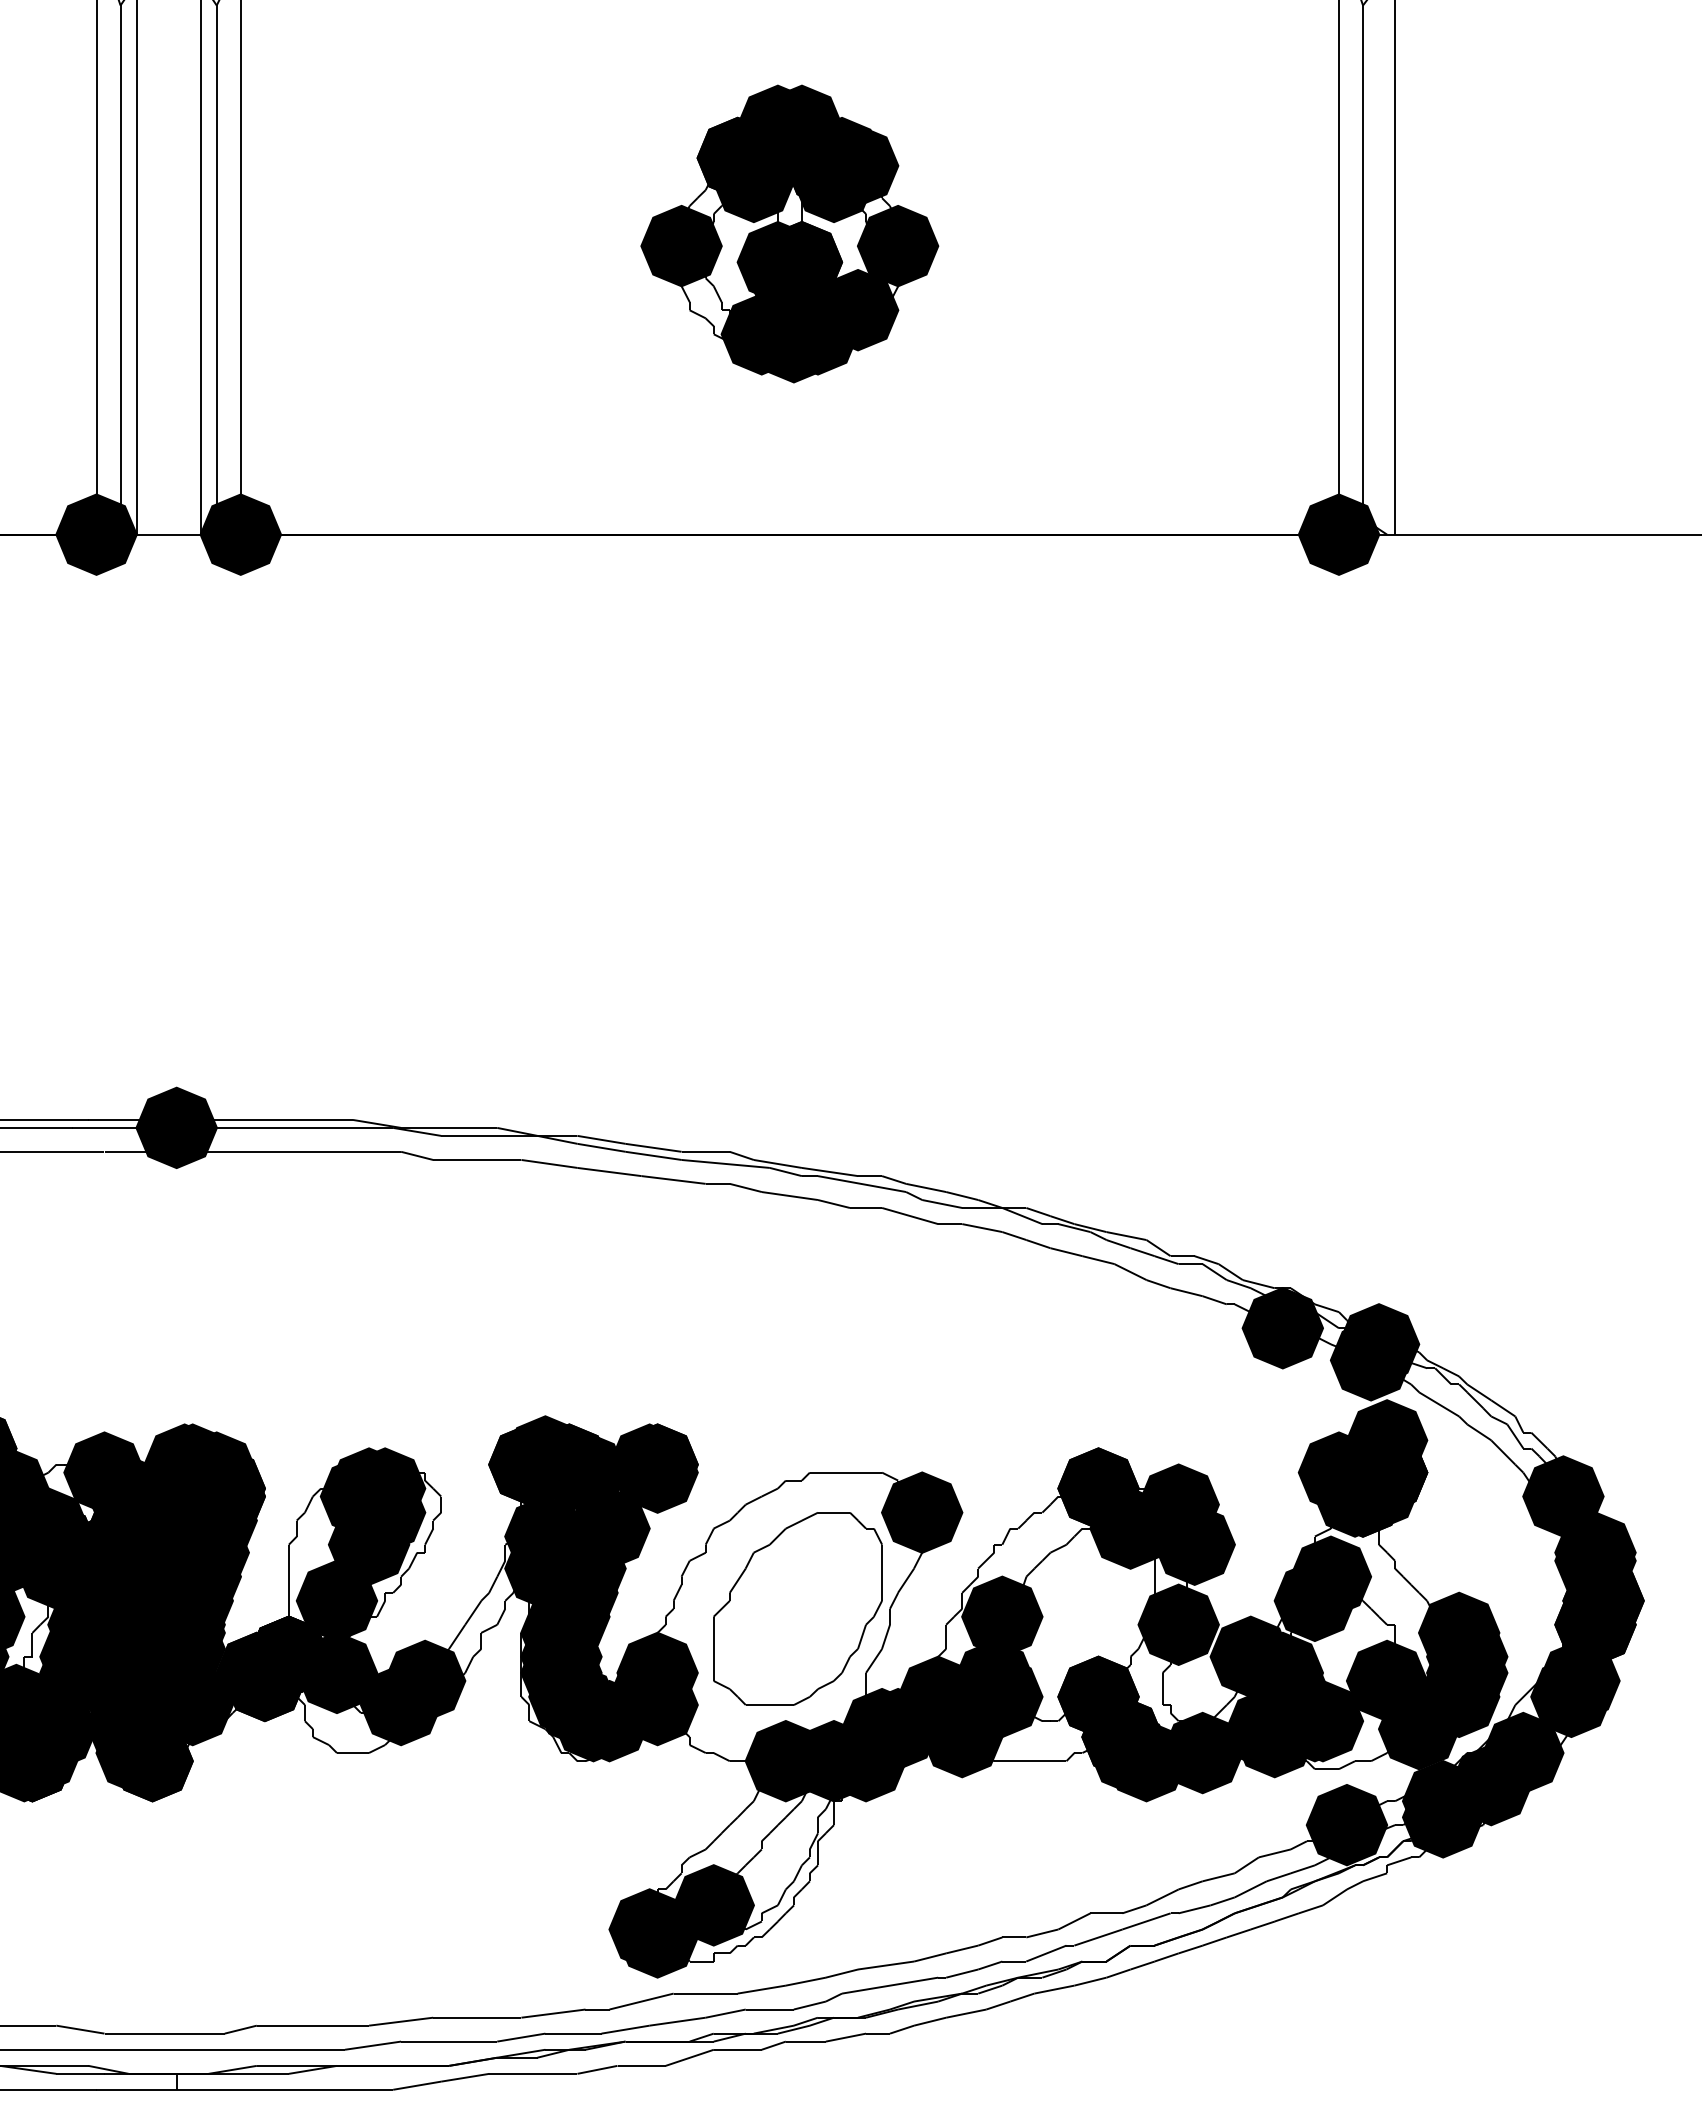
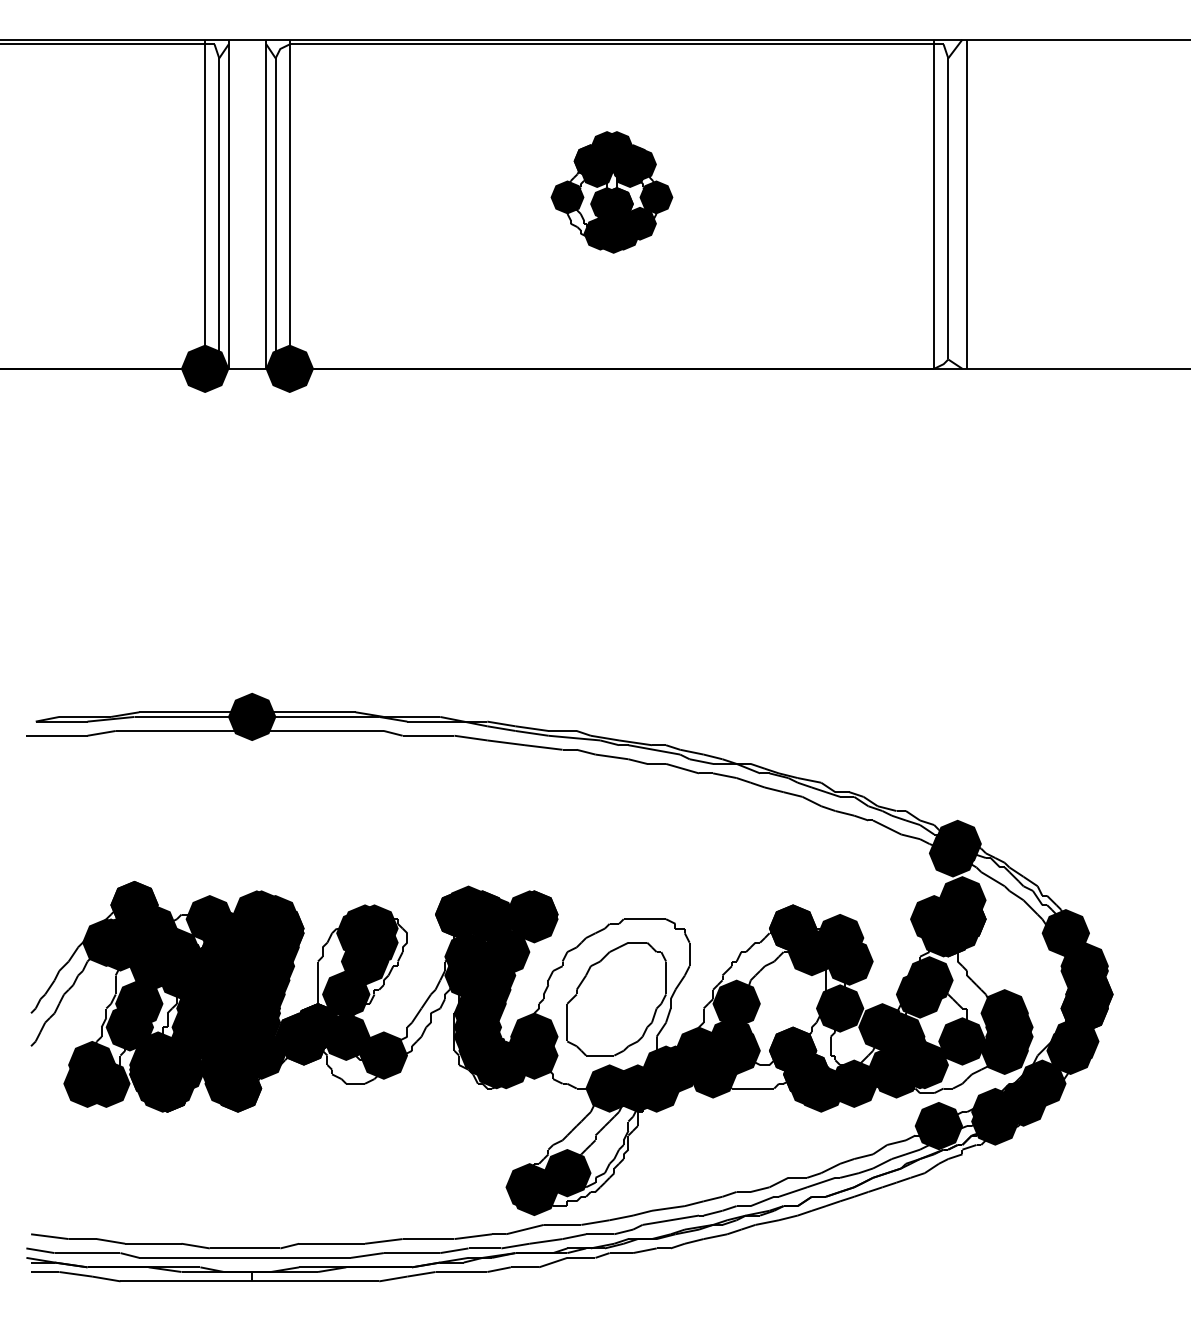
part: (789, 234) -> (611, 192), size x0.7
fill: (1339, 534) -> (934, 368), removed
fill: (1283, 1328) -> (901, 834), removed
fill: (921, 1512) -> (689, 942), removed
fill: (424, 1681) -> (397, 1041), removed
fill: (1419, 1728) -> (981, 1069), removed

